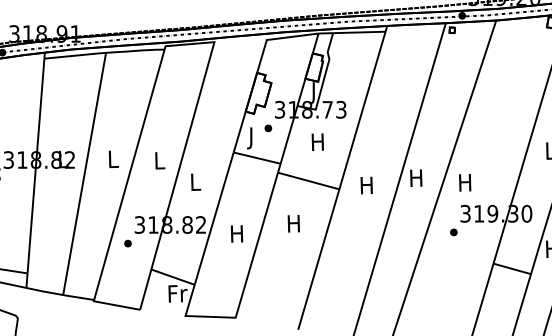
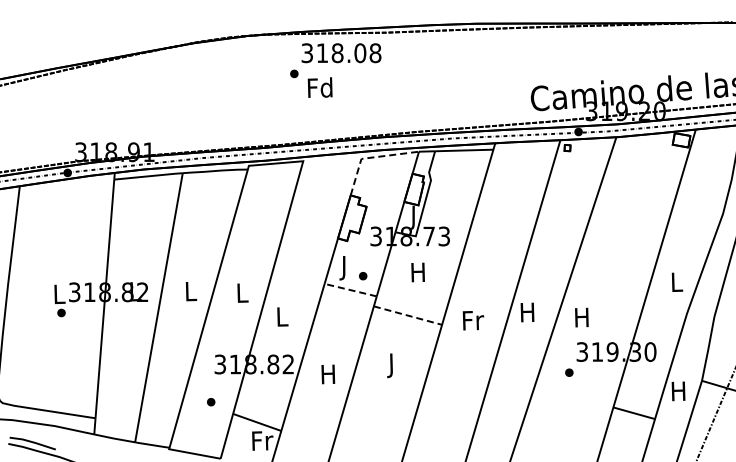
line: (274, 38) -> (370, 157), solid -> dashed
part: (268, 128) -> (363, 276), moved
line: (256, 158) -> (350, 290), solid -> dashed
line: (308, 180) -> (407, 315), solid -> dashed
text: (367, 185) -> (473, 320), H -> Fr
text: (293, 225) -> (391, 365), H -> J
part: (128, 243) -> (211, 402), moved

